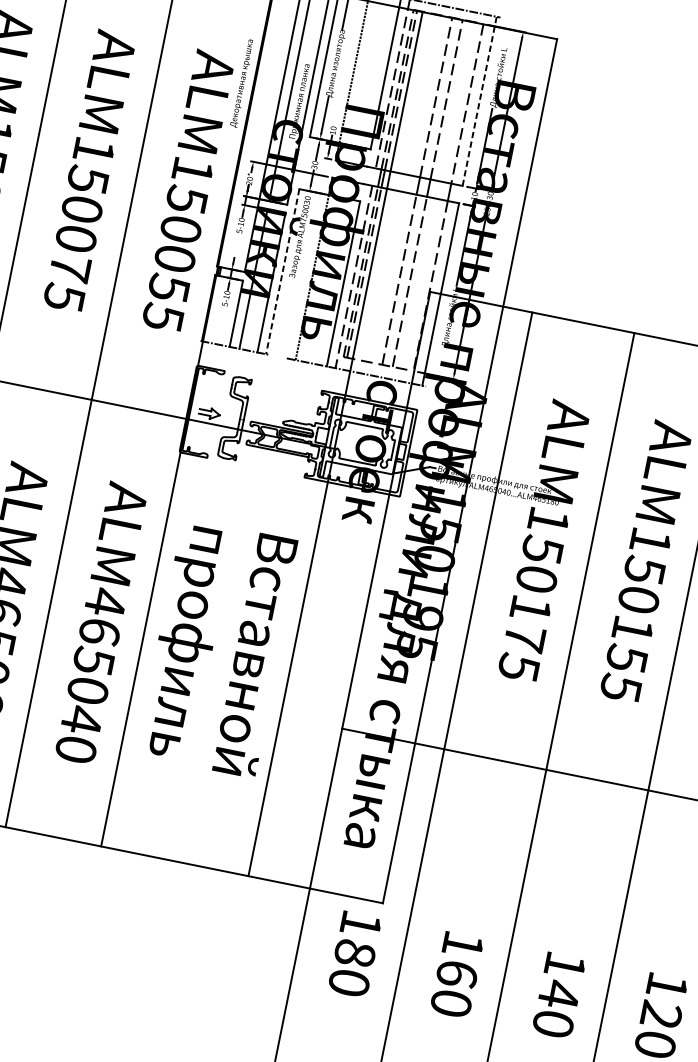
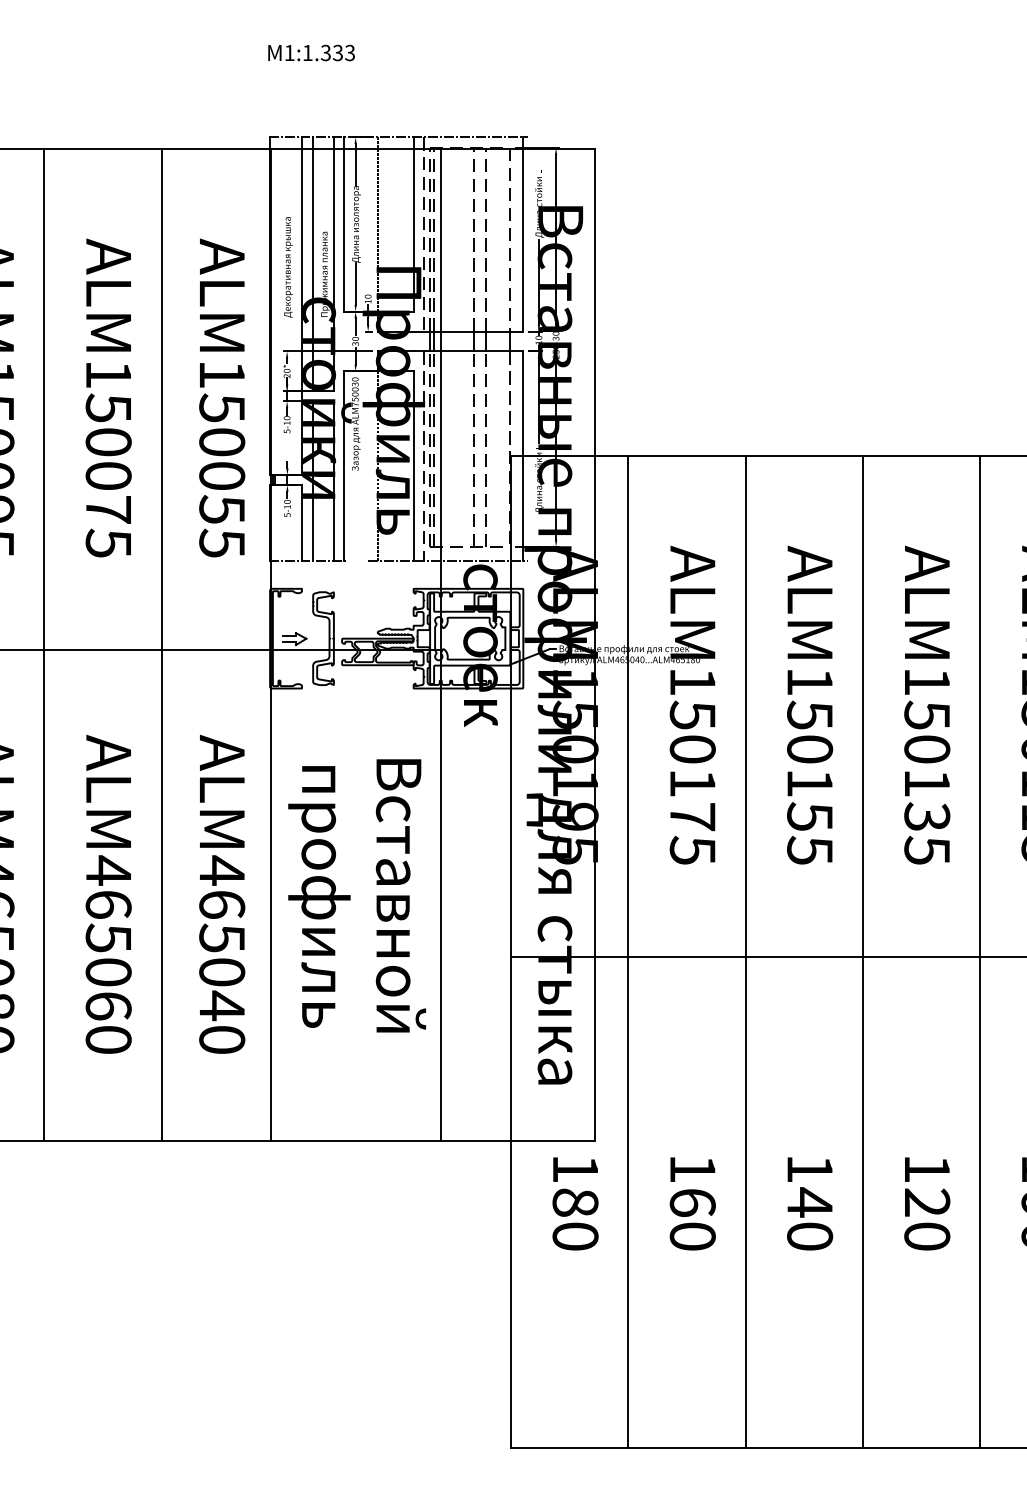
text: (242, 83) -> (288, 267), moved
line: (479, 100) -> (523, 233), dashed -> solid
line: (282, 271) -> (343, 466), dashed -> solid

